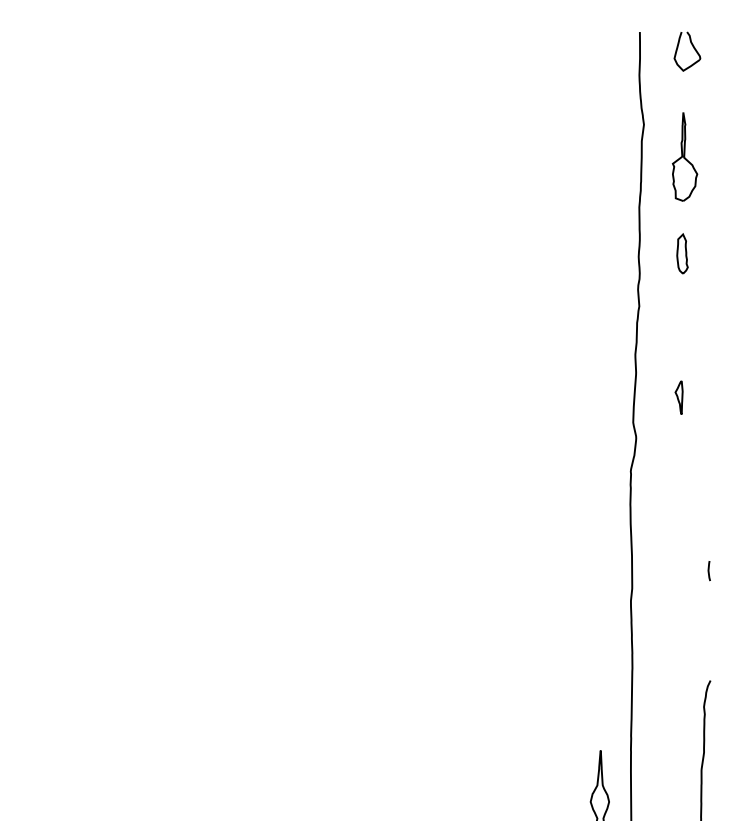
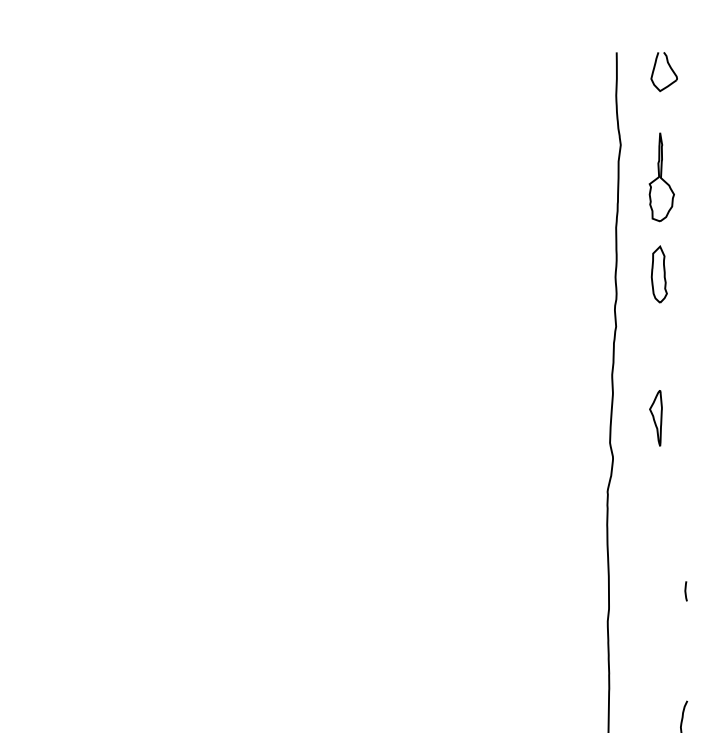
part: (682, 253) -> (659, 273), size x1.43
part: (678, 397) -> (655, 417), size x1.67

